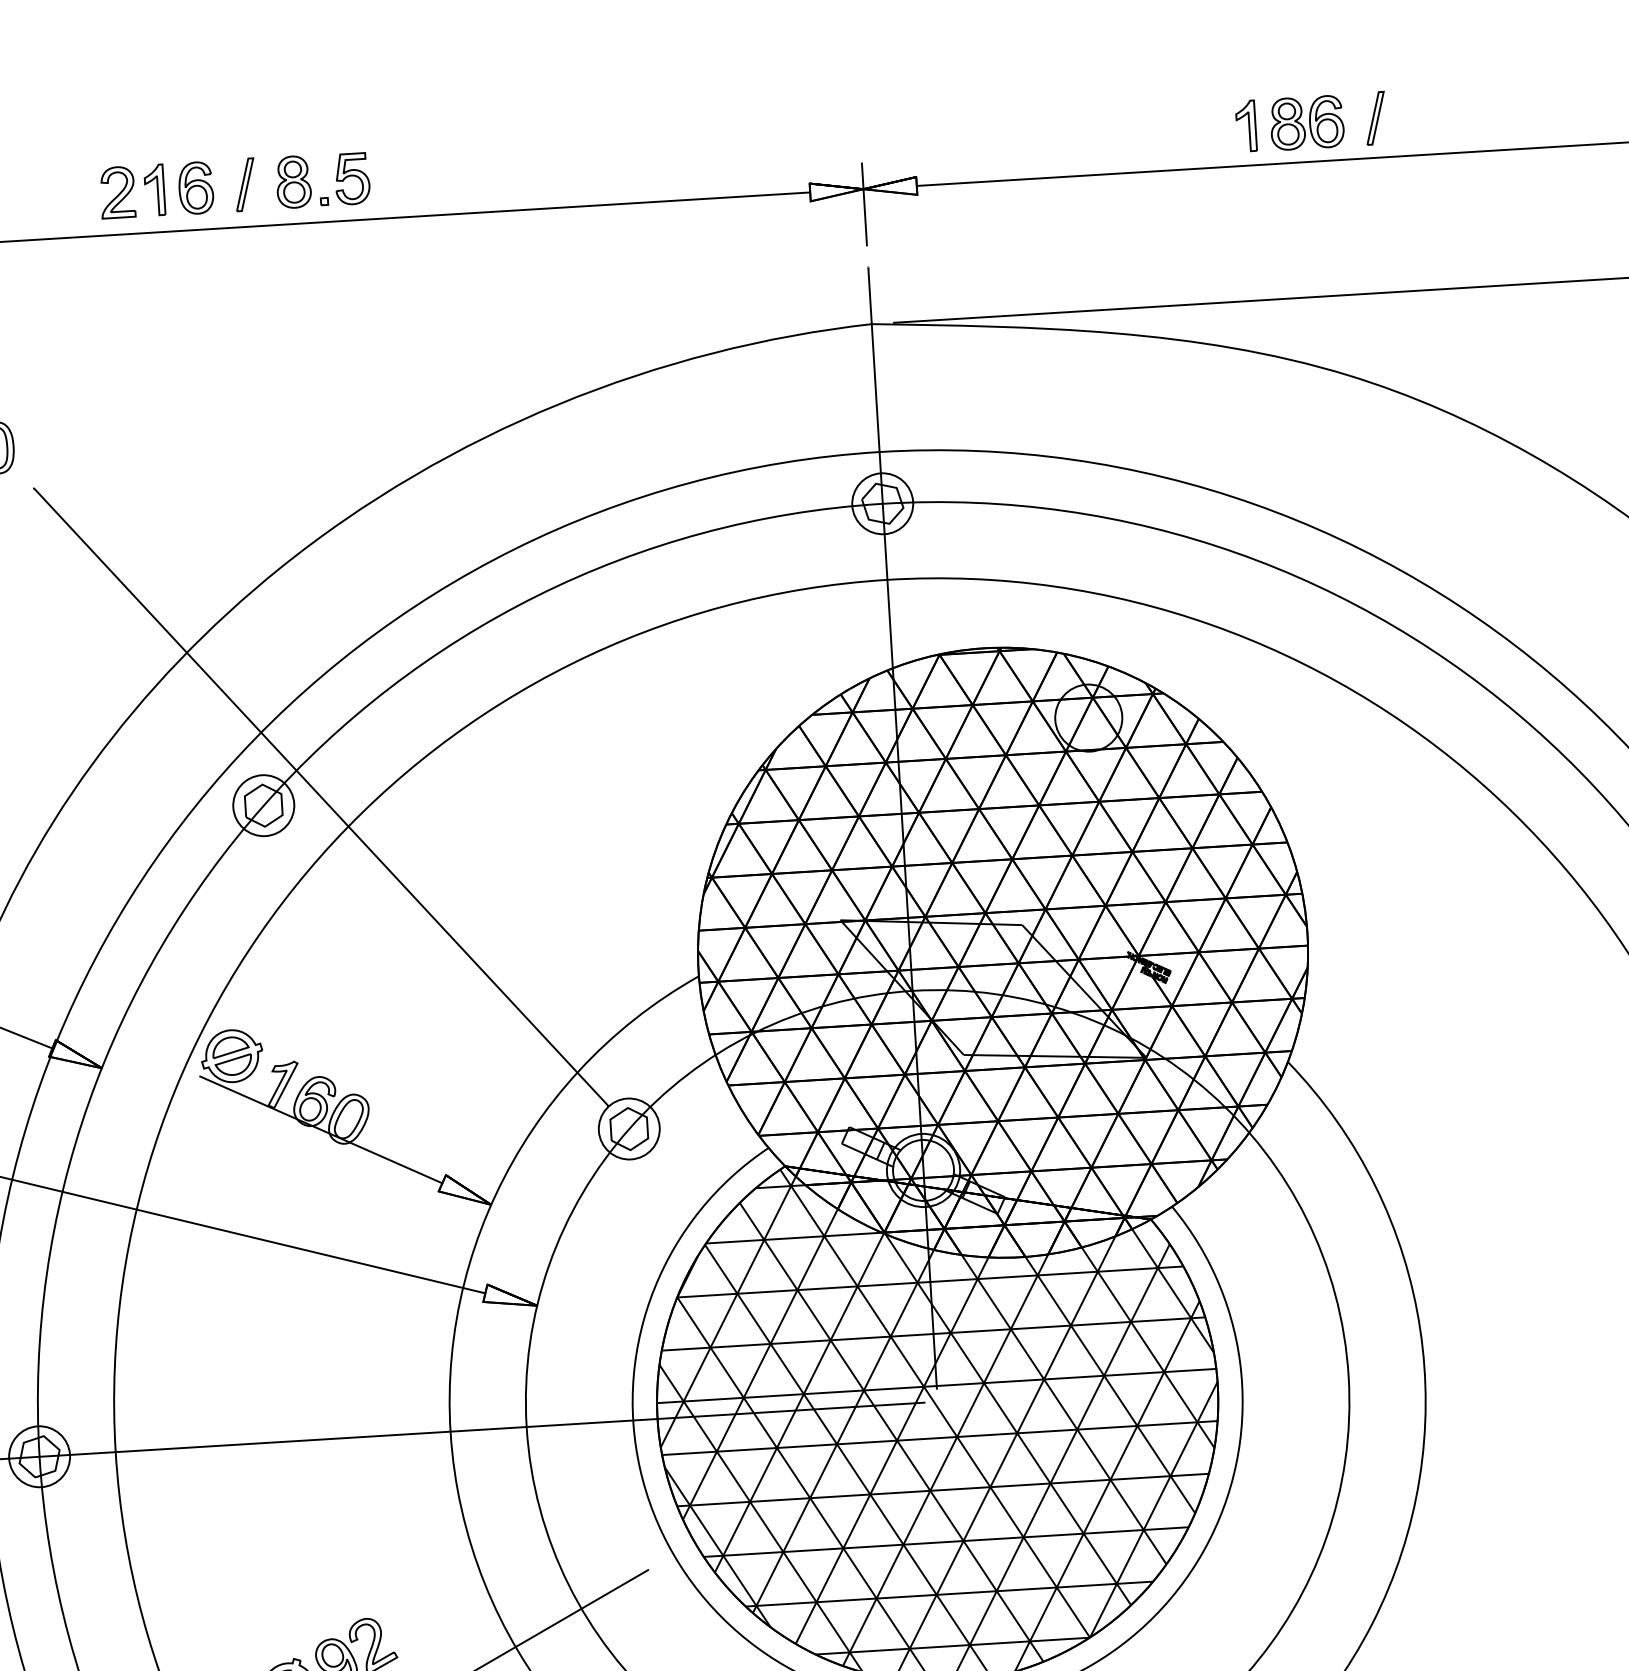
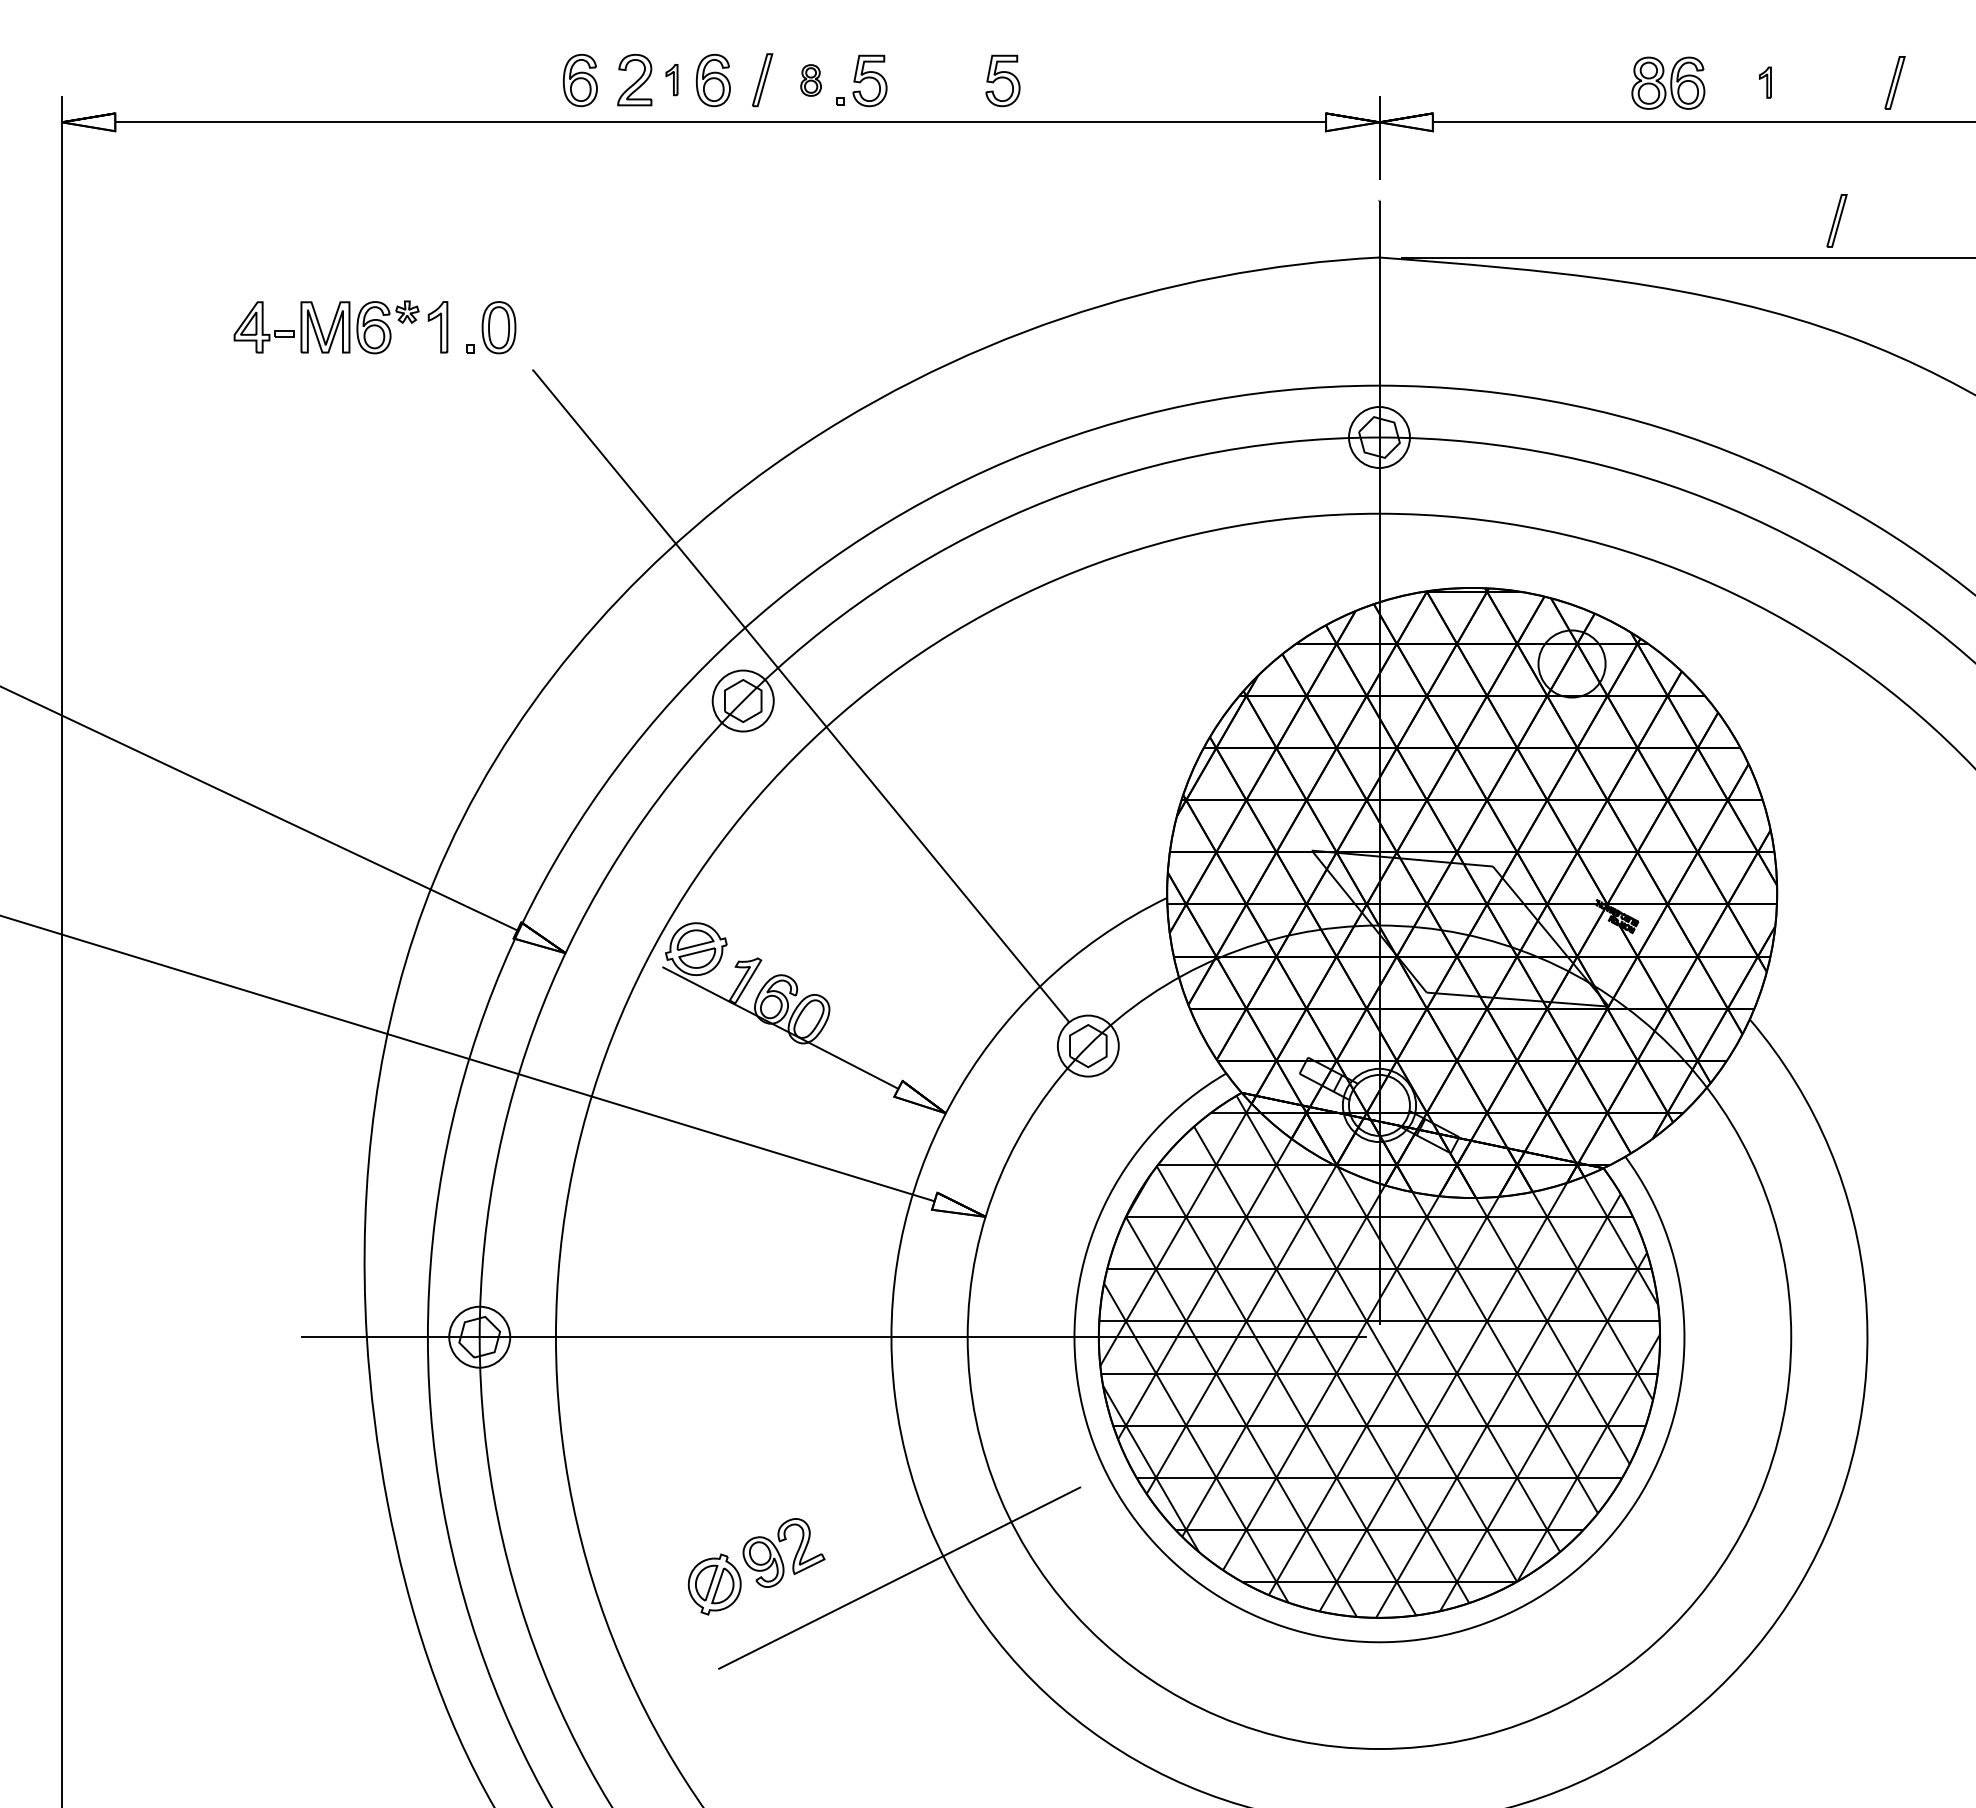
part: (1307, 122) -> (1668, 82), moved
part: (1246, 125) -> (1765, 82), size x0.6
part: (484, 170) -> (1002, 80), added
part: (293, 182) -> (810, 80), size x0.6
part: (154, 189) -> (671, 79), size x0.6
part: (62, 196) -> (579, 80), added
part: (1325, 259) -> (1836, 220), added

